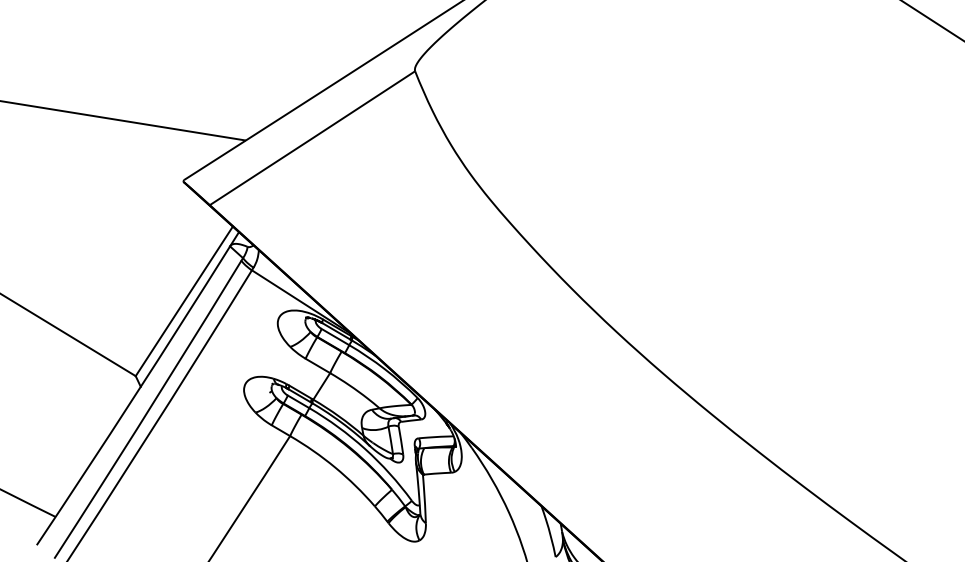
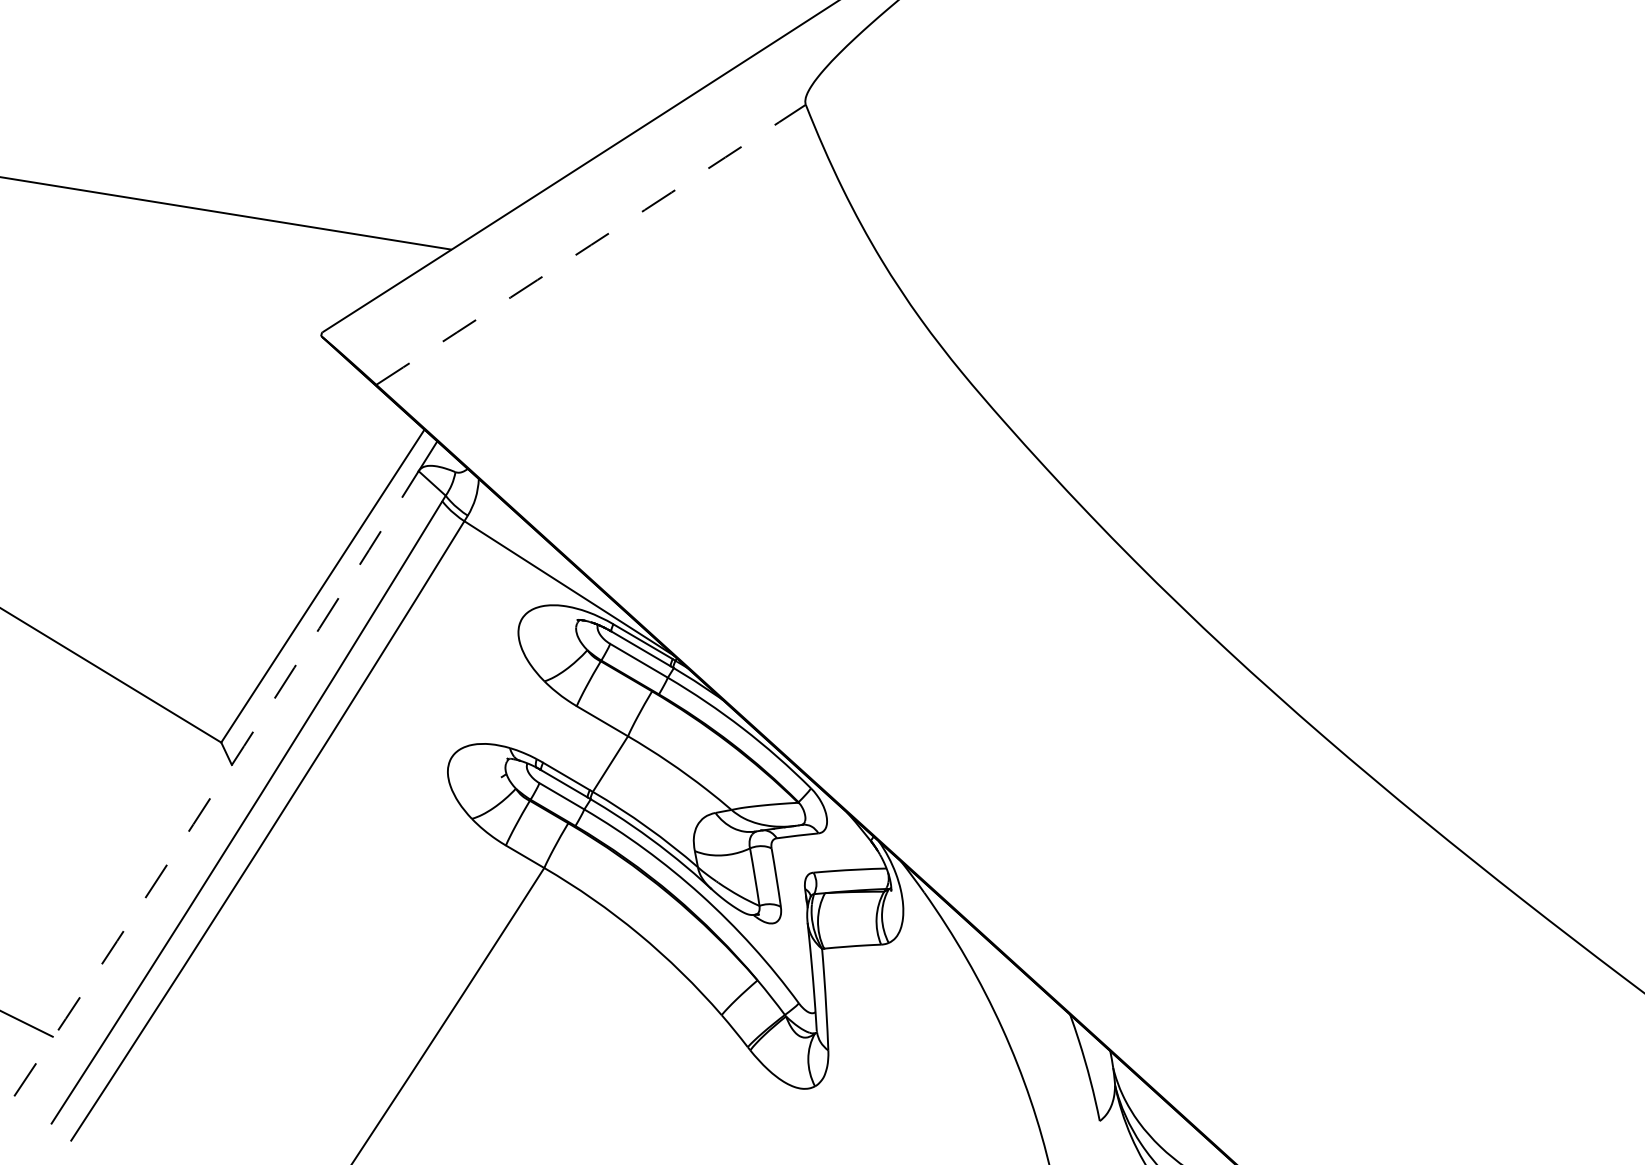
arc: (312, 138) -> (591, 245), solid -> dashed
arc: (134, 396) -> (218, 785), solid -> dashed

